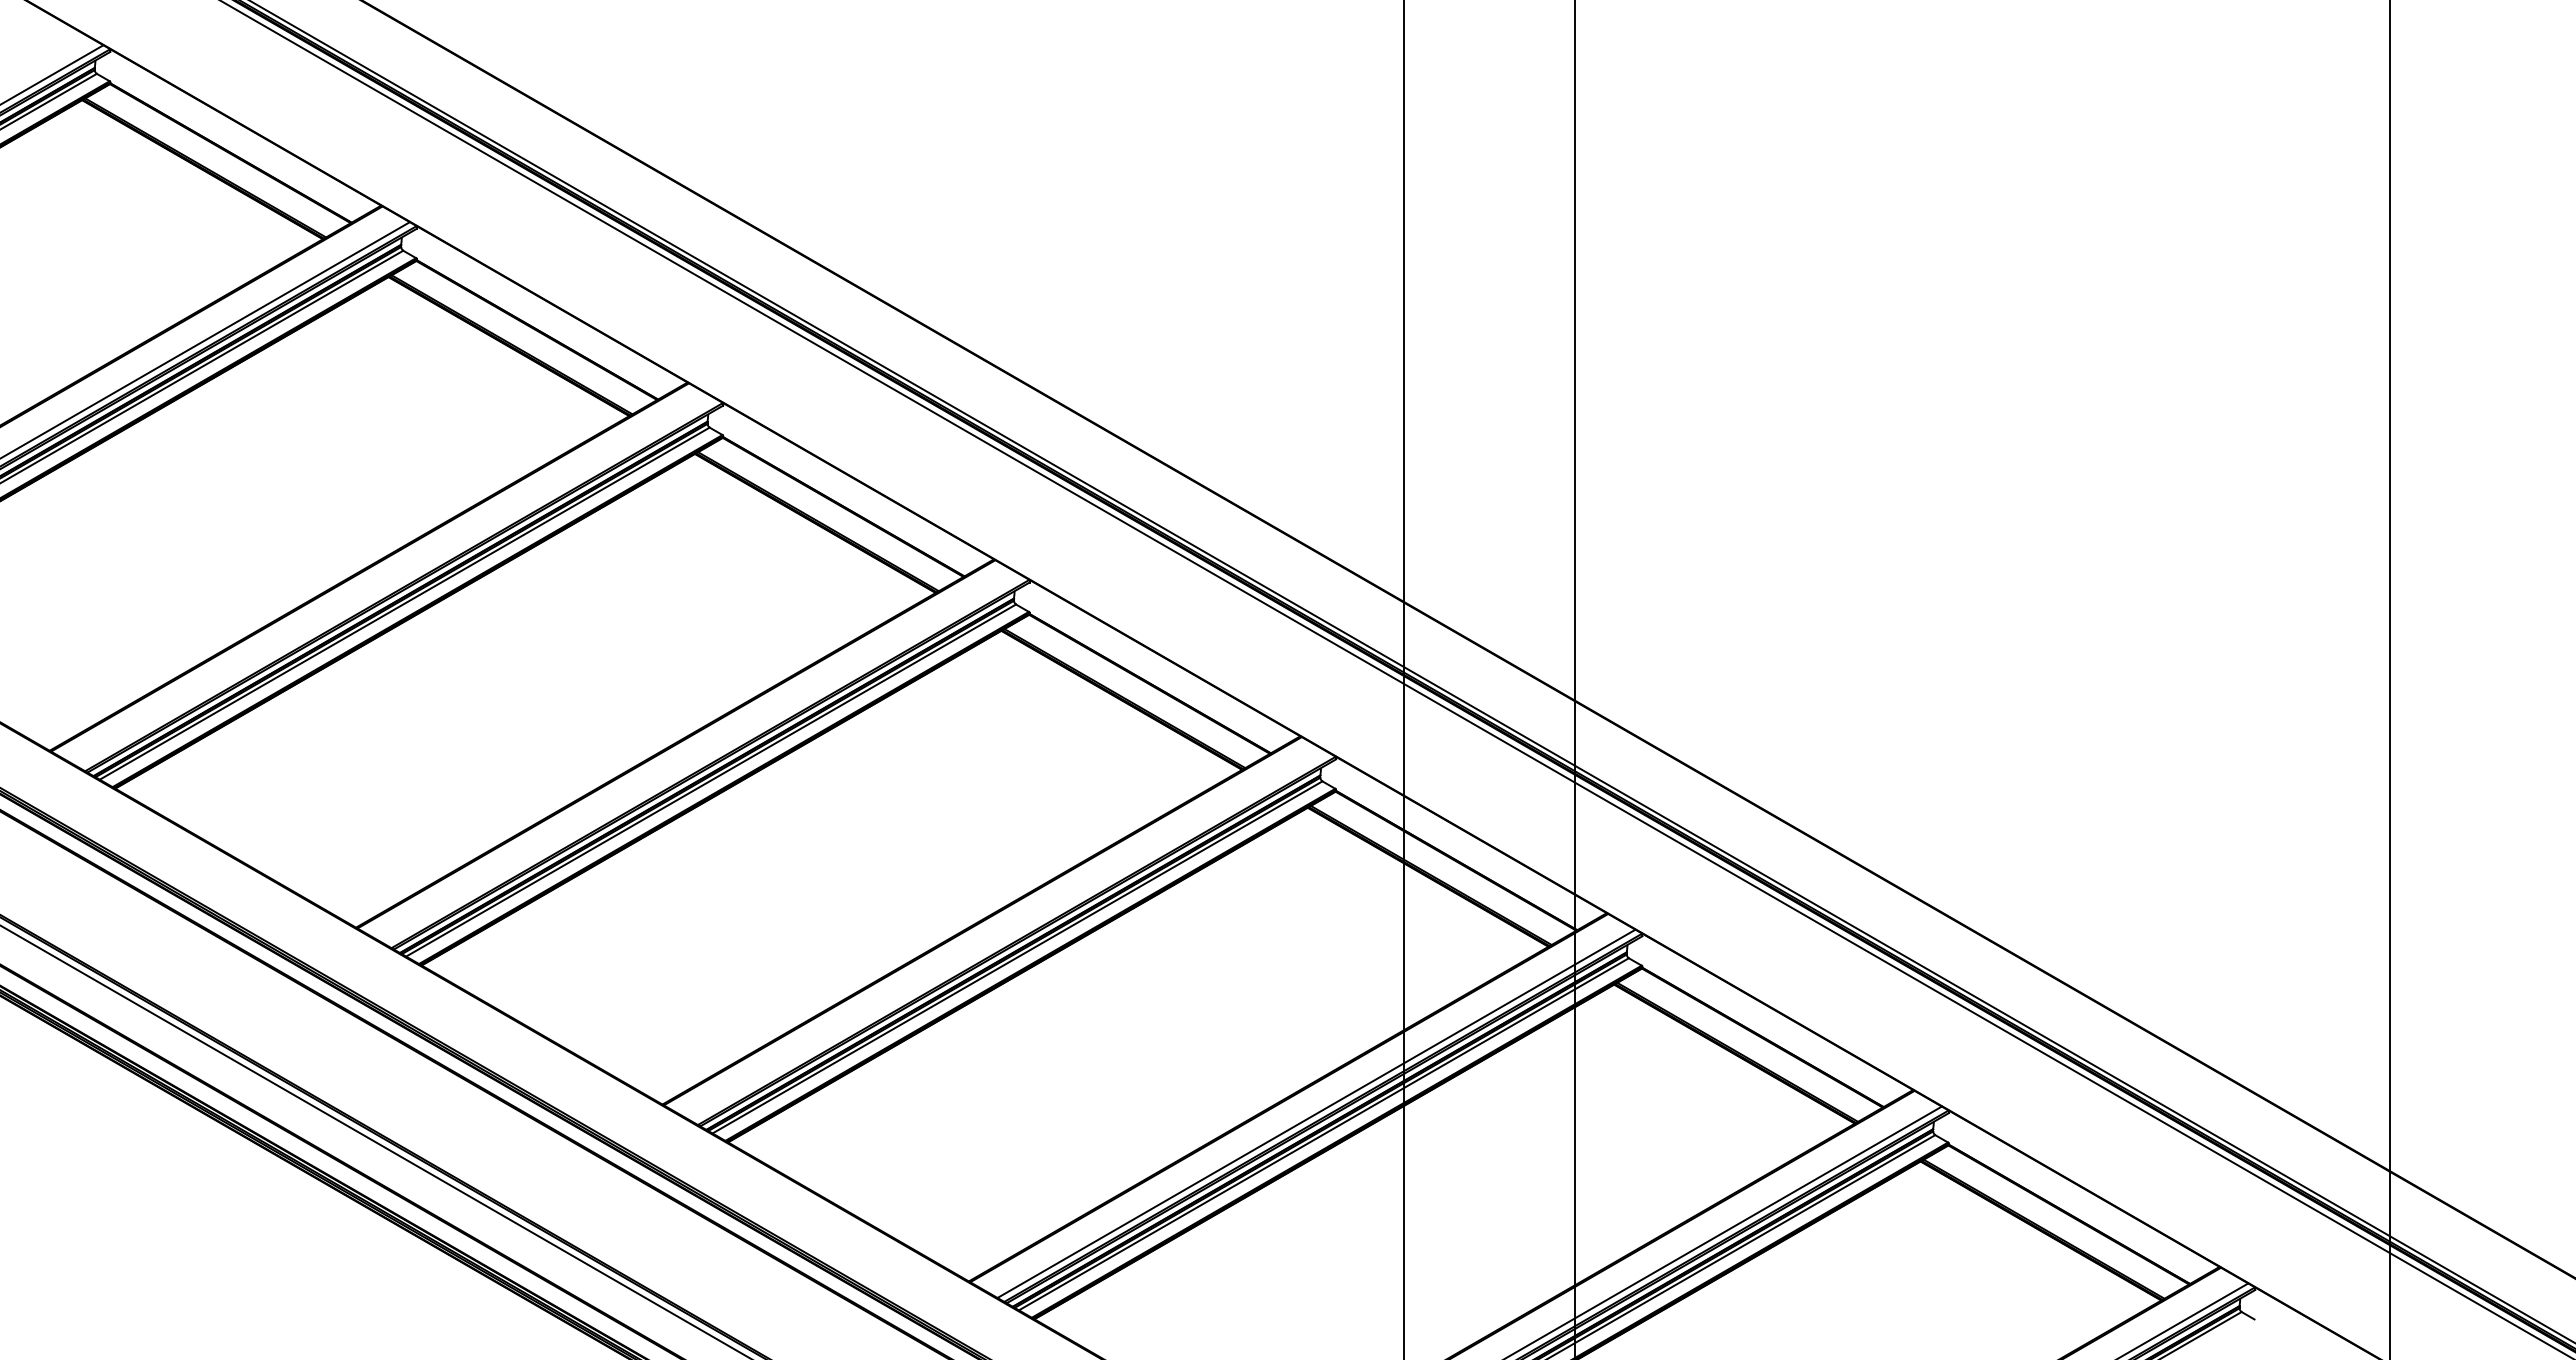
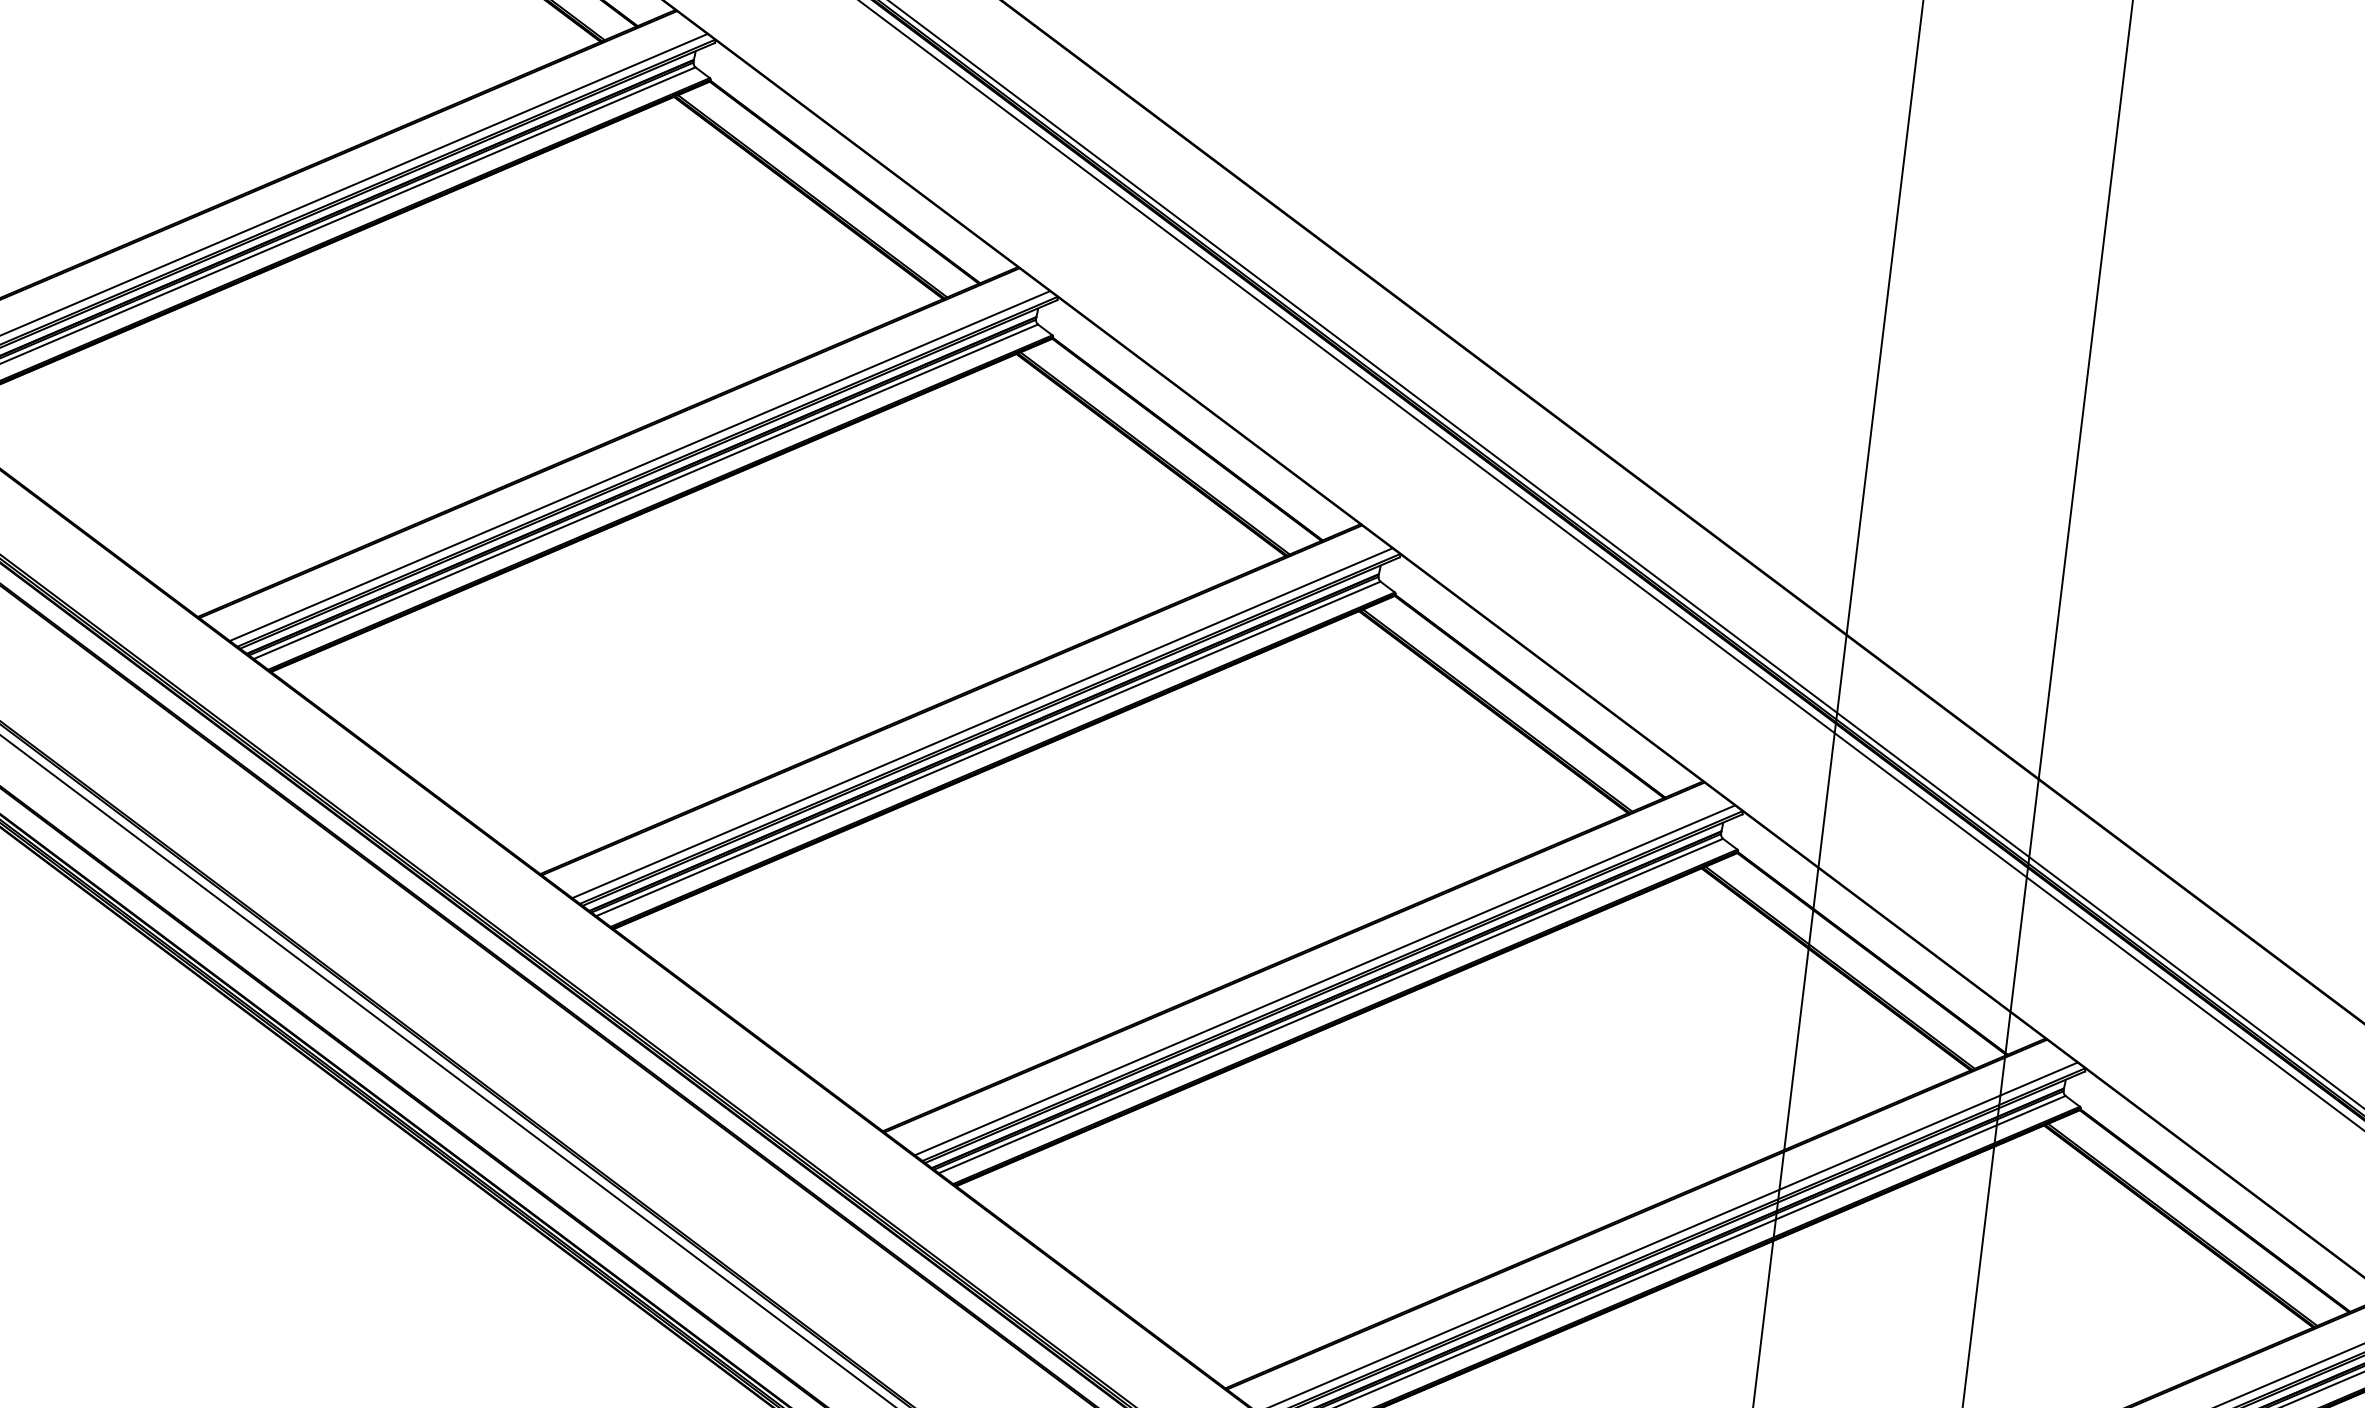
line: (397, 583) -> (640, 466), added
line: (703, 759) -> (982, 722), added
line: (1010, 936) -> (1325, 979), added

